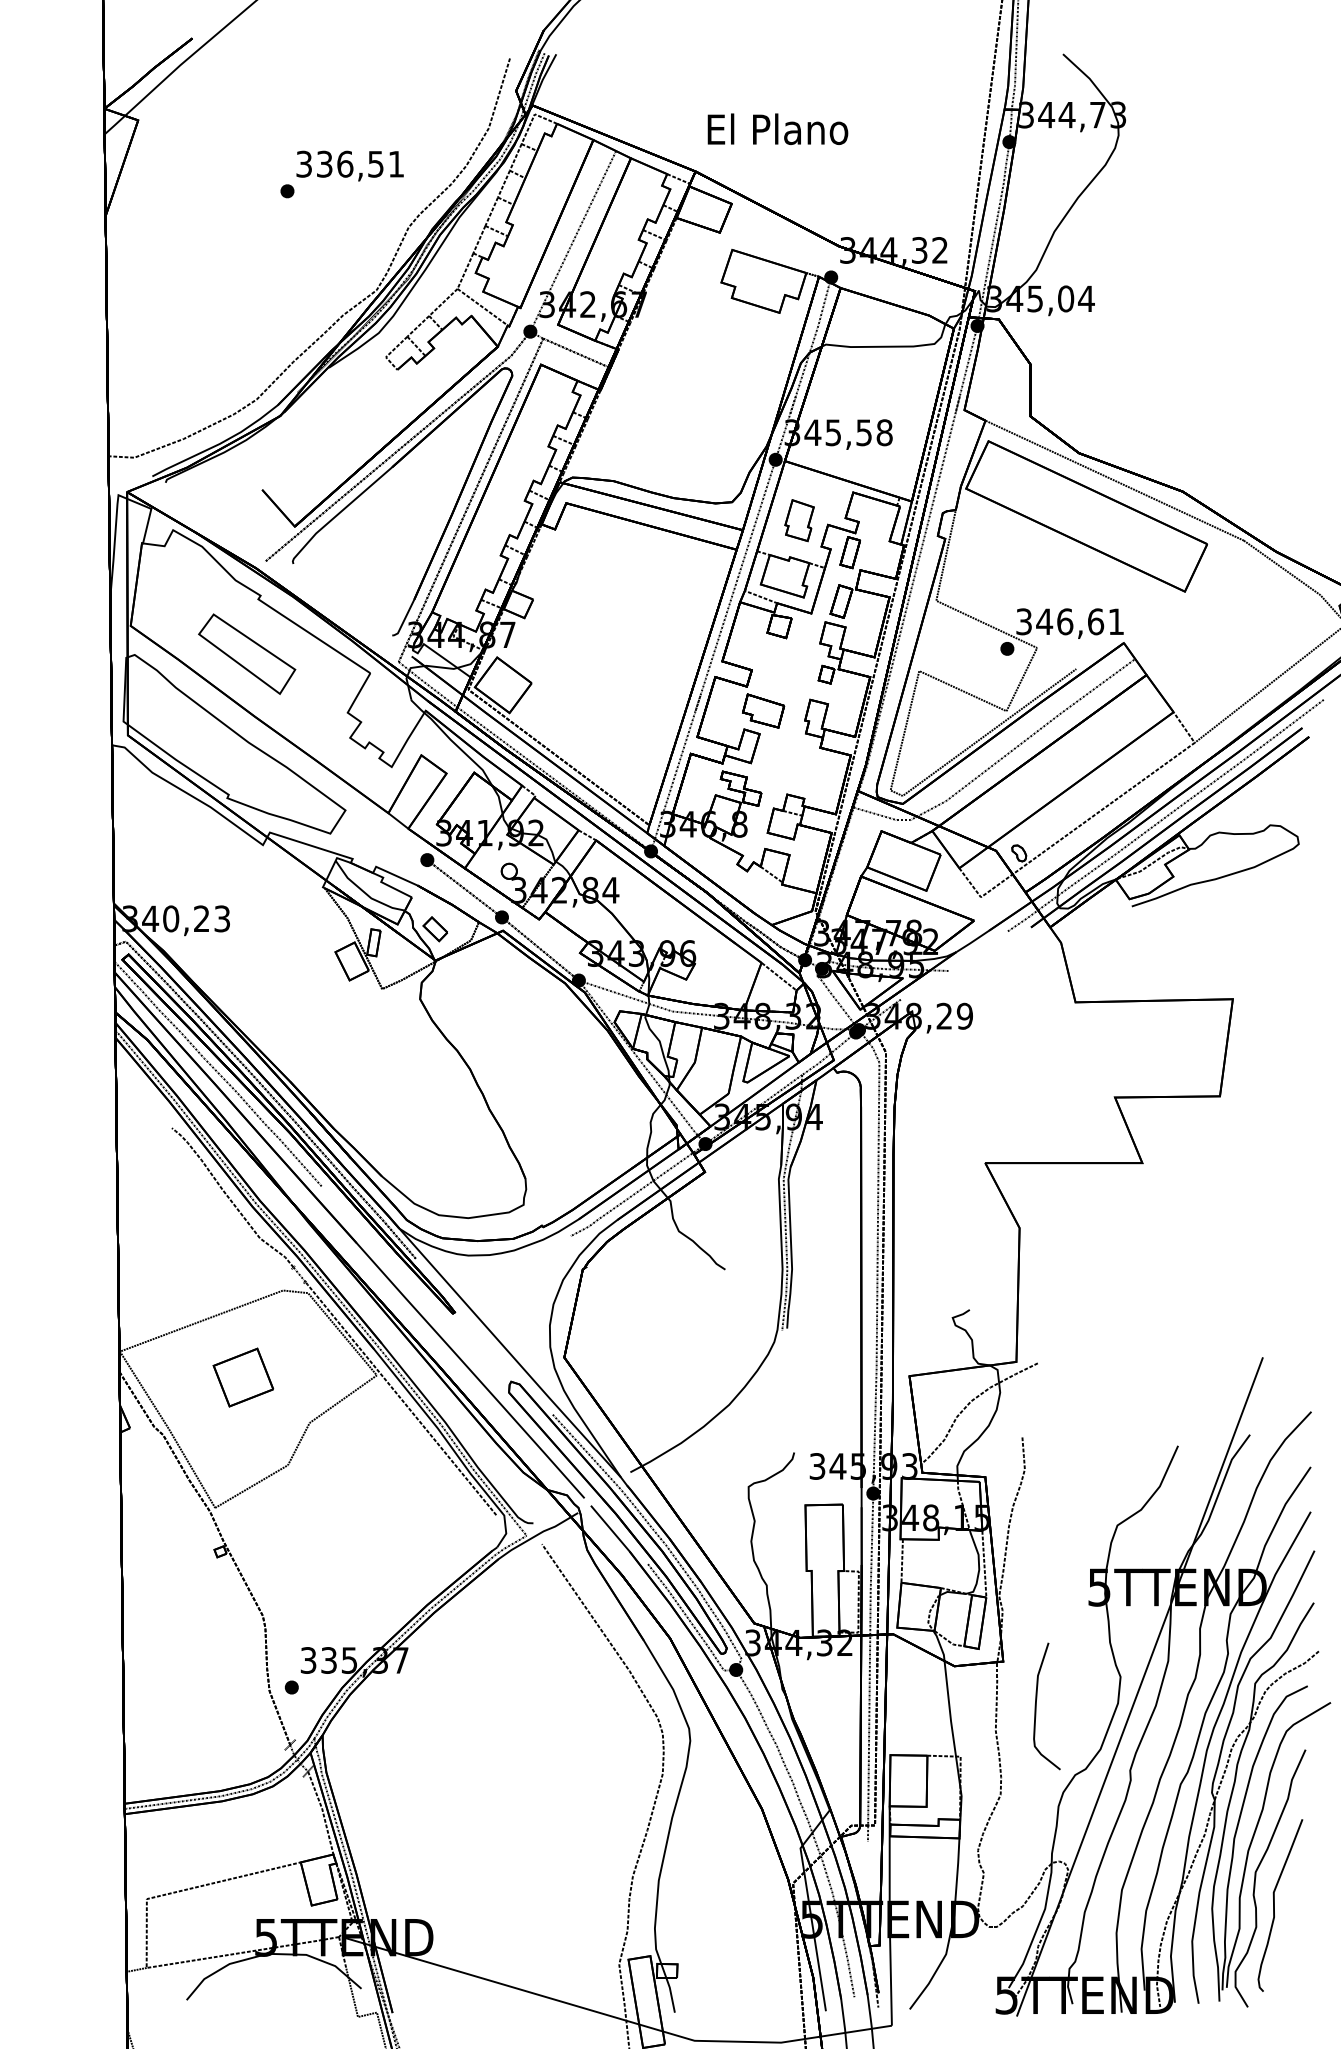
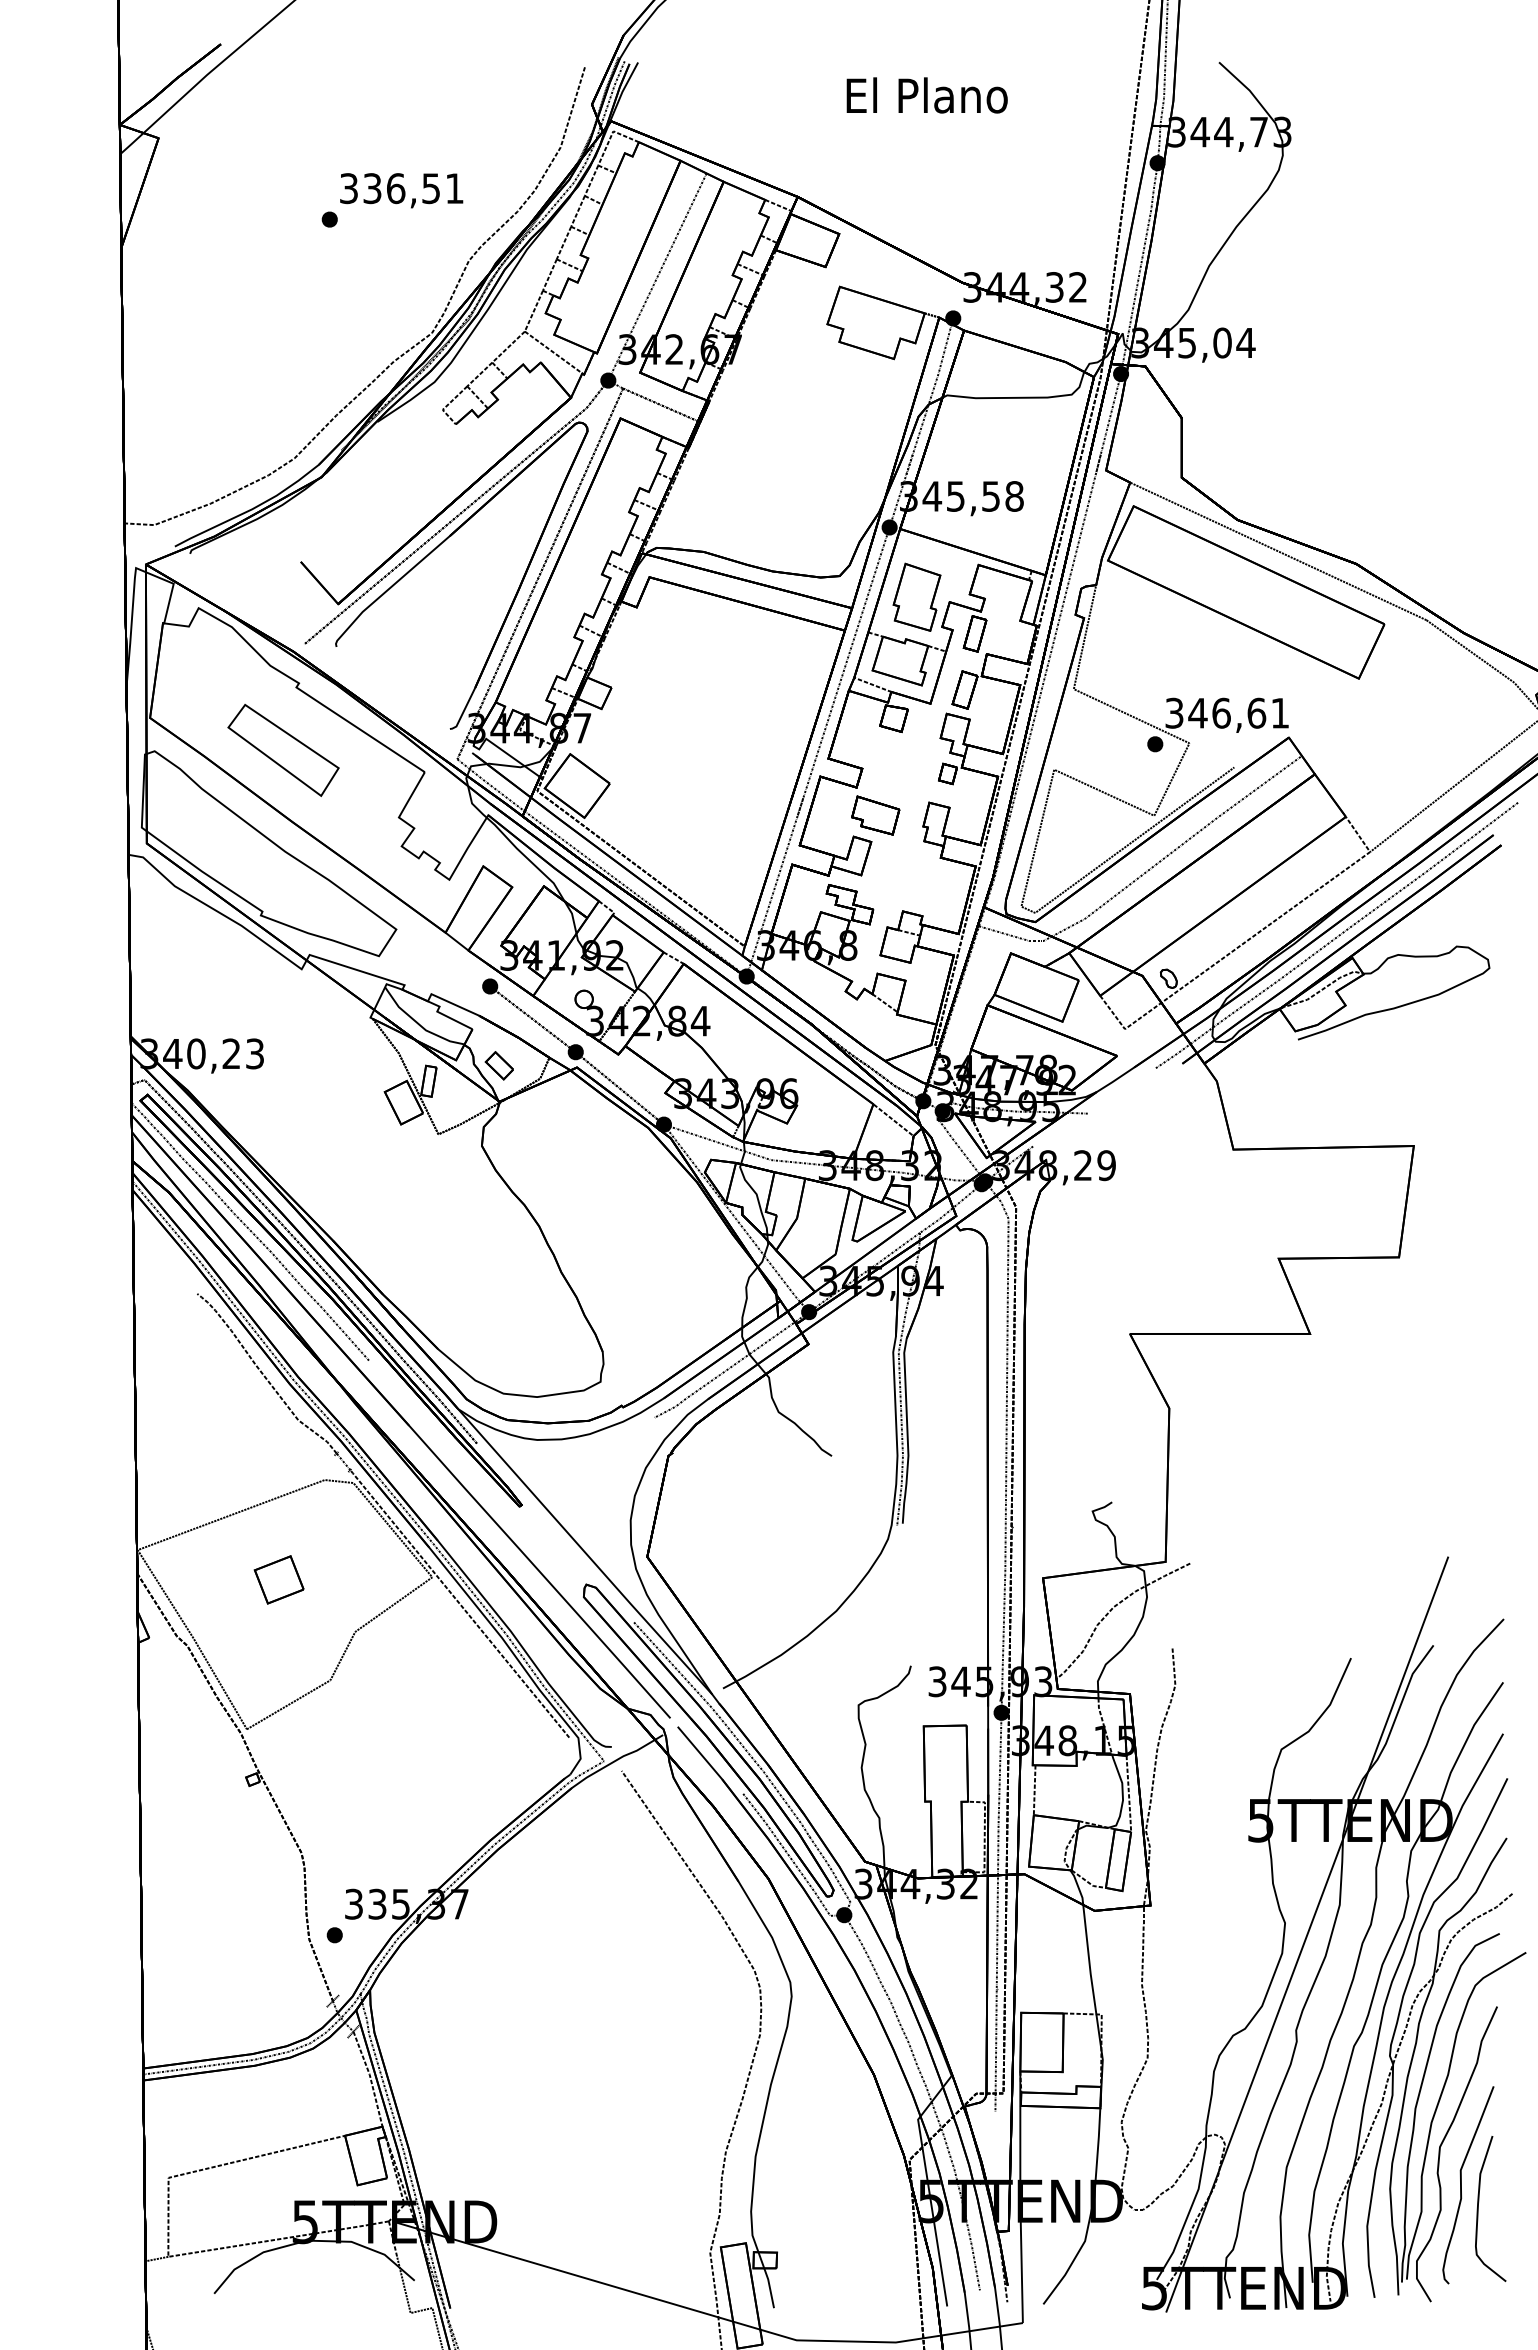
text: (777, 129) -> (926, 95), moved
part: (799, 519) -> (916, 596), size x1.43
part: (242, 1377) -> (278, 1579), size x0.71
curve: (1036, 1706) -> (1478, 2208), moved

